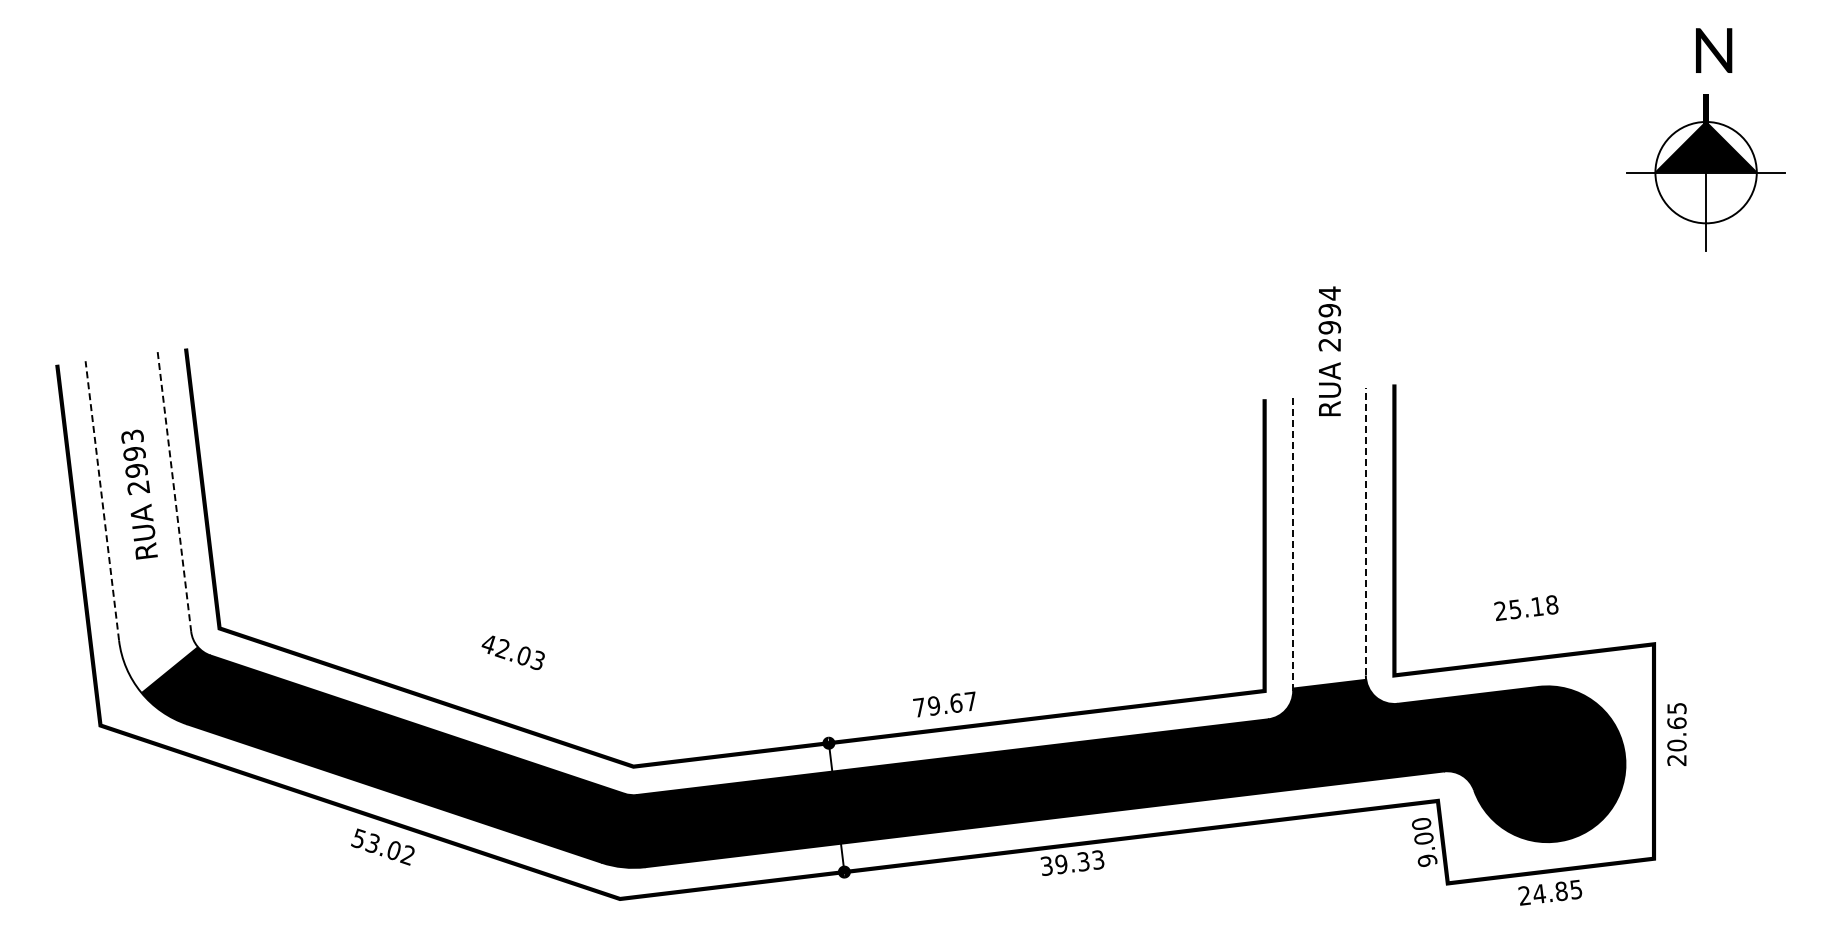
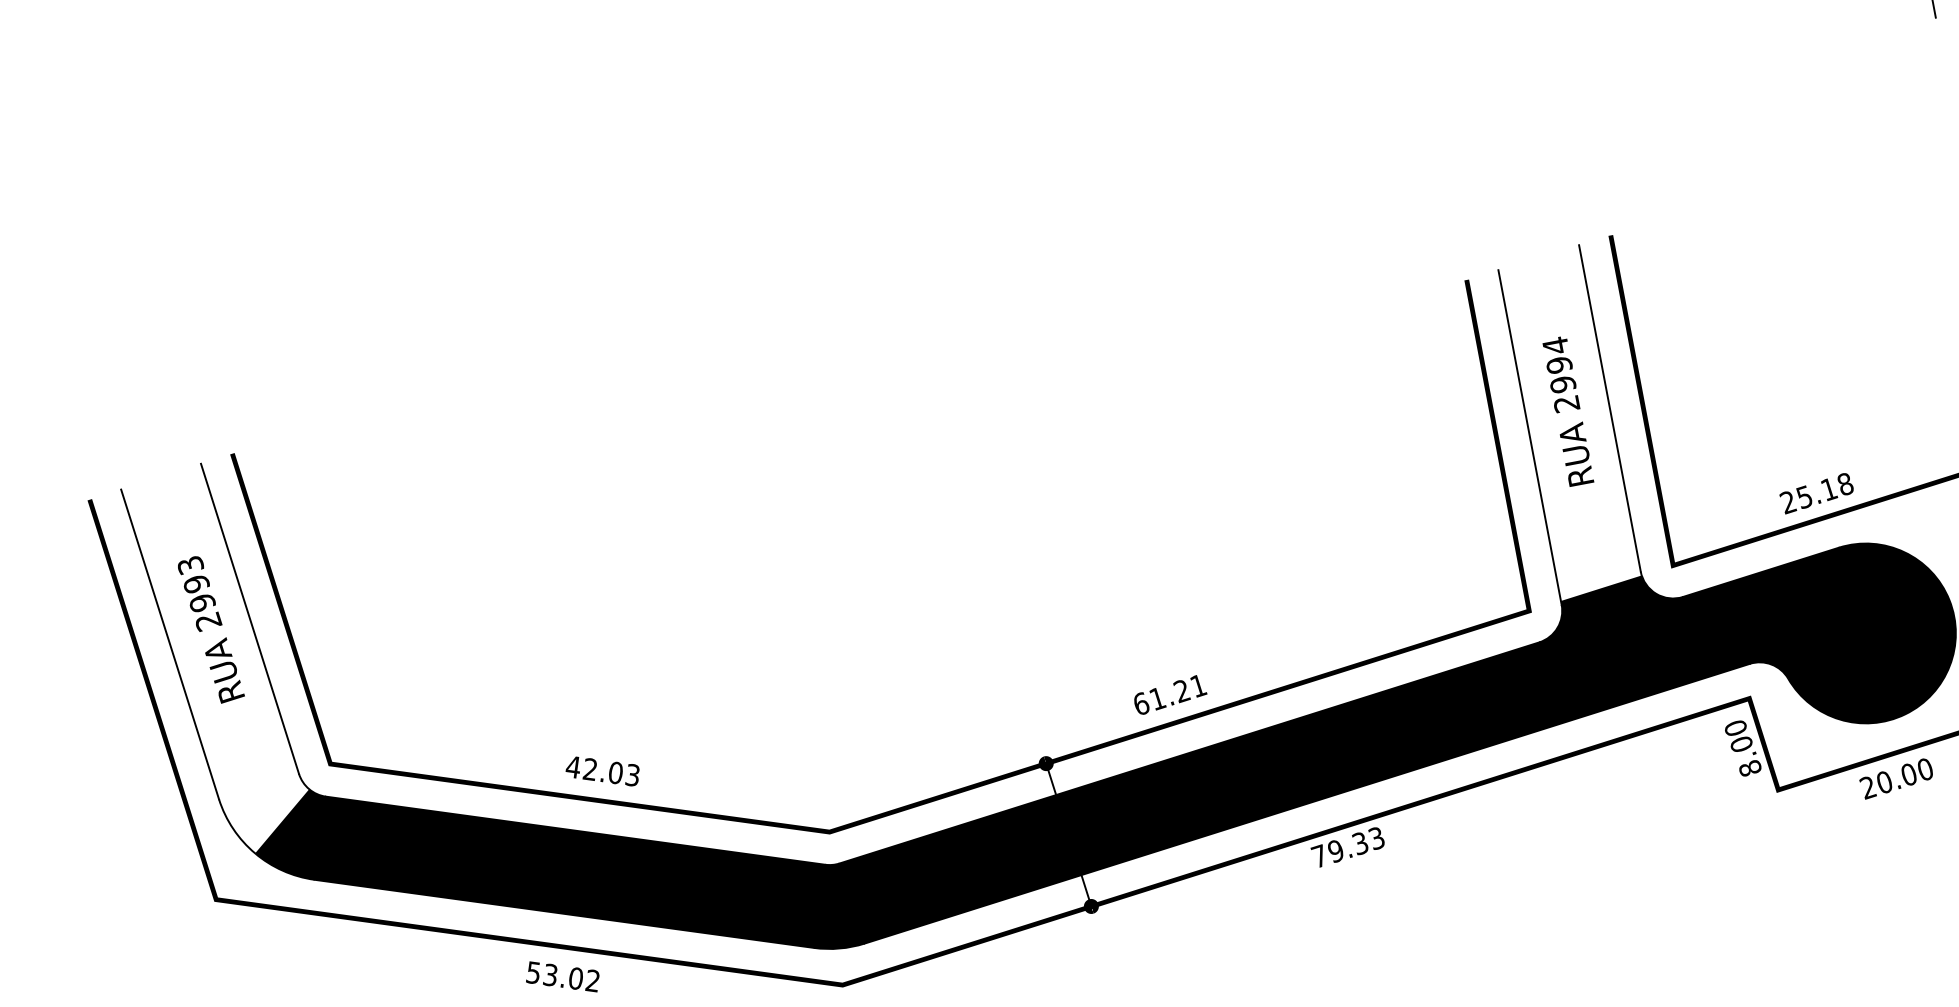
text: (1329, 350) -> (1567, 410), moved
line: (174, 491) -> (249, 618), dashed -> solid
line: (102, 500) -> (170, 643), dashed -> solid
line: (1365, 531) -> (1609, 408), dashed -> solid
line: (1293, 543) -> (1530, 437), dashed -> solid
text: (1526, 607) -> (1816, 492), moved
text: (512, 652) -> (601, 771), moved
text: (945, 704) -> (1170, 694), 79.67 -> 61.21
text: (1427, 860) -> (1750, 768), 9.00 -> 8.00
text: (1046, 865) -> (1319, 855), 39.33 -> 79.33
text: (1557, 891) -> (1904, 775), 24.85 -> 20.00

